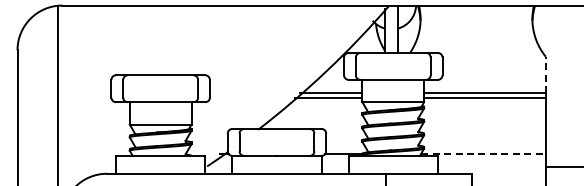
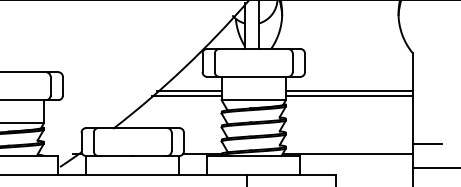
line: (545, 74) -> (412, 71), dashed -> solid
line: (559, 144) -> (426, 144), added
line: (483, 153) -> (347, 153), dashed -> solid

